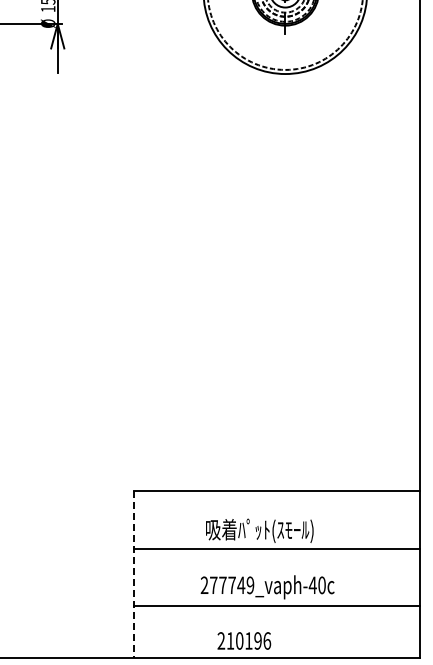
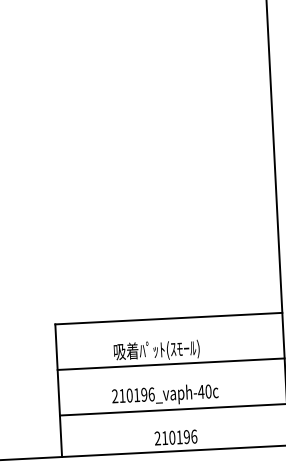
line: (134, 575) -> (58, 391), dashed -> solid
text: (232, 585) -> (137, 395), 277749_vaph-40c -> 210196_vaph-40c
text: (244, 640) -> (176, 437), moved

